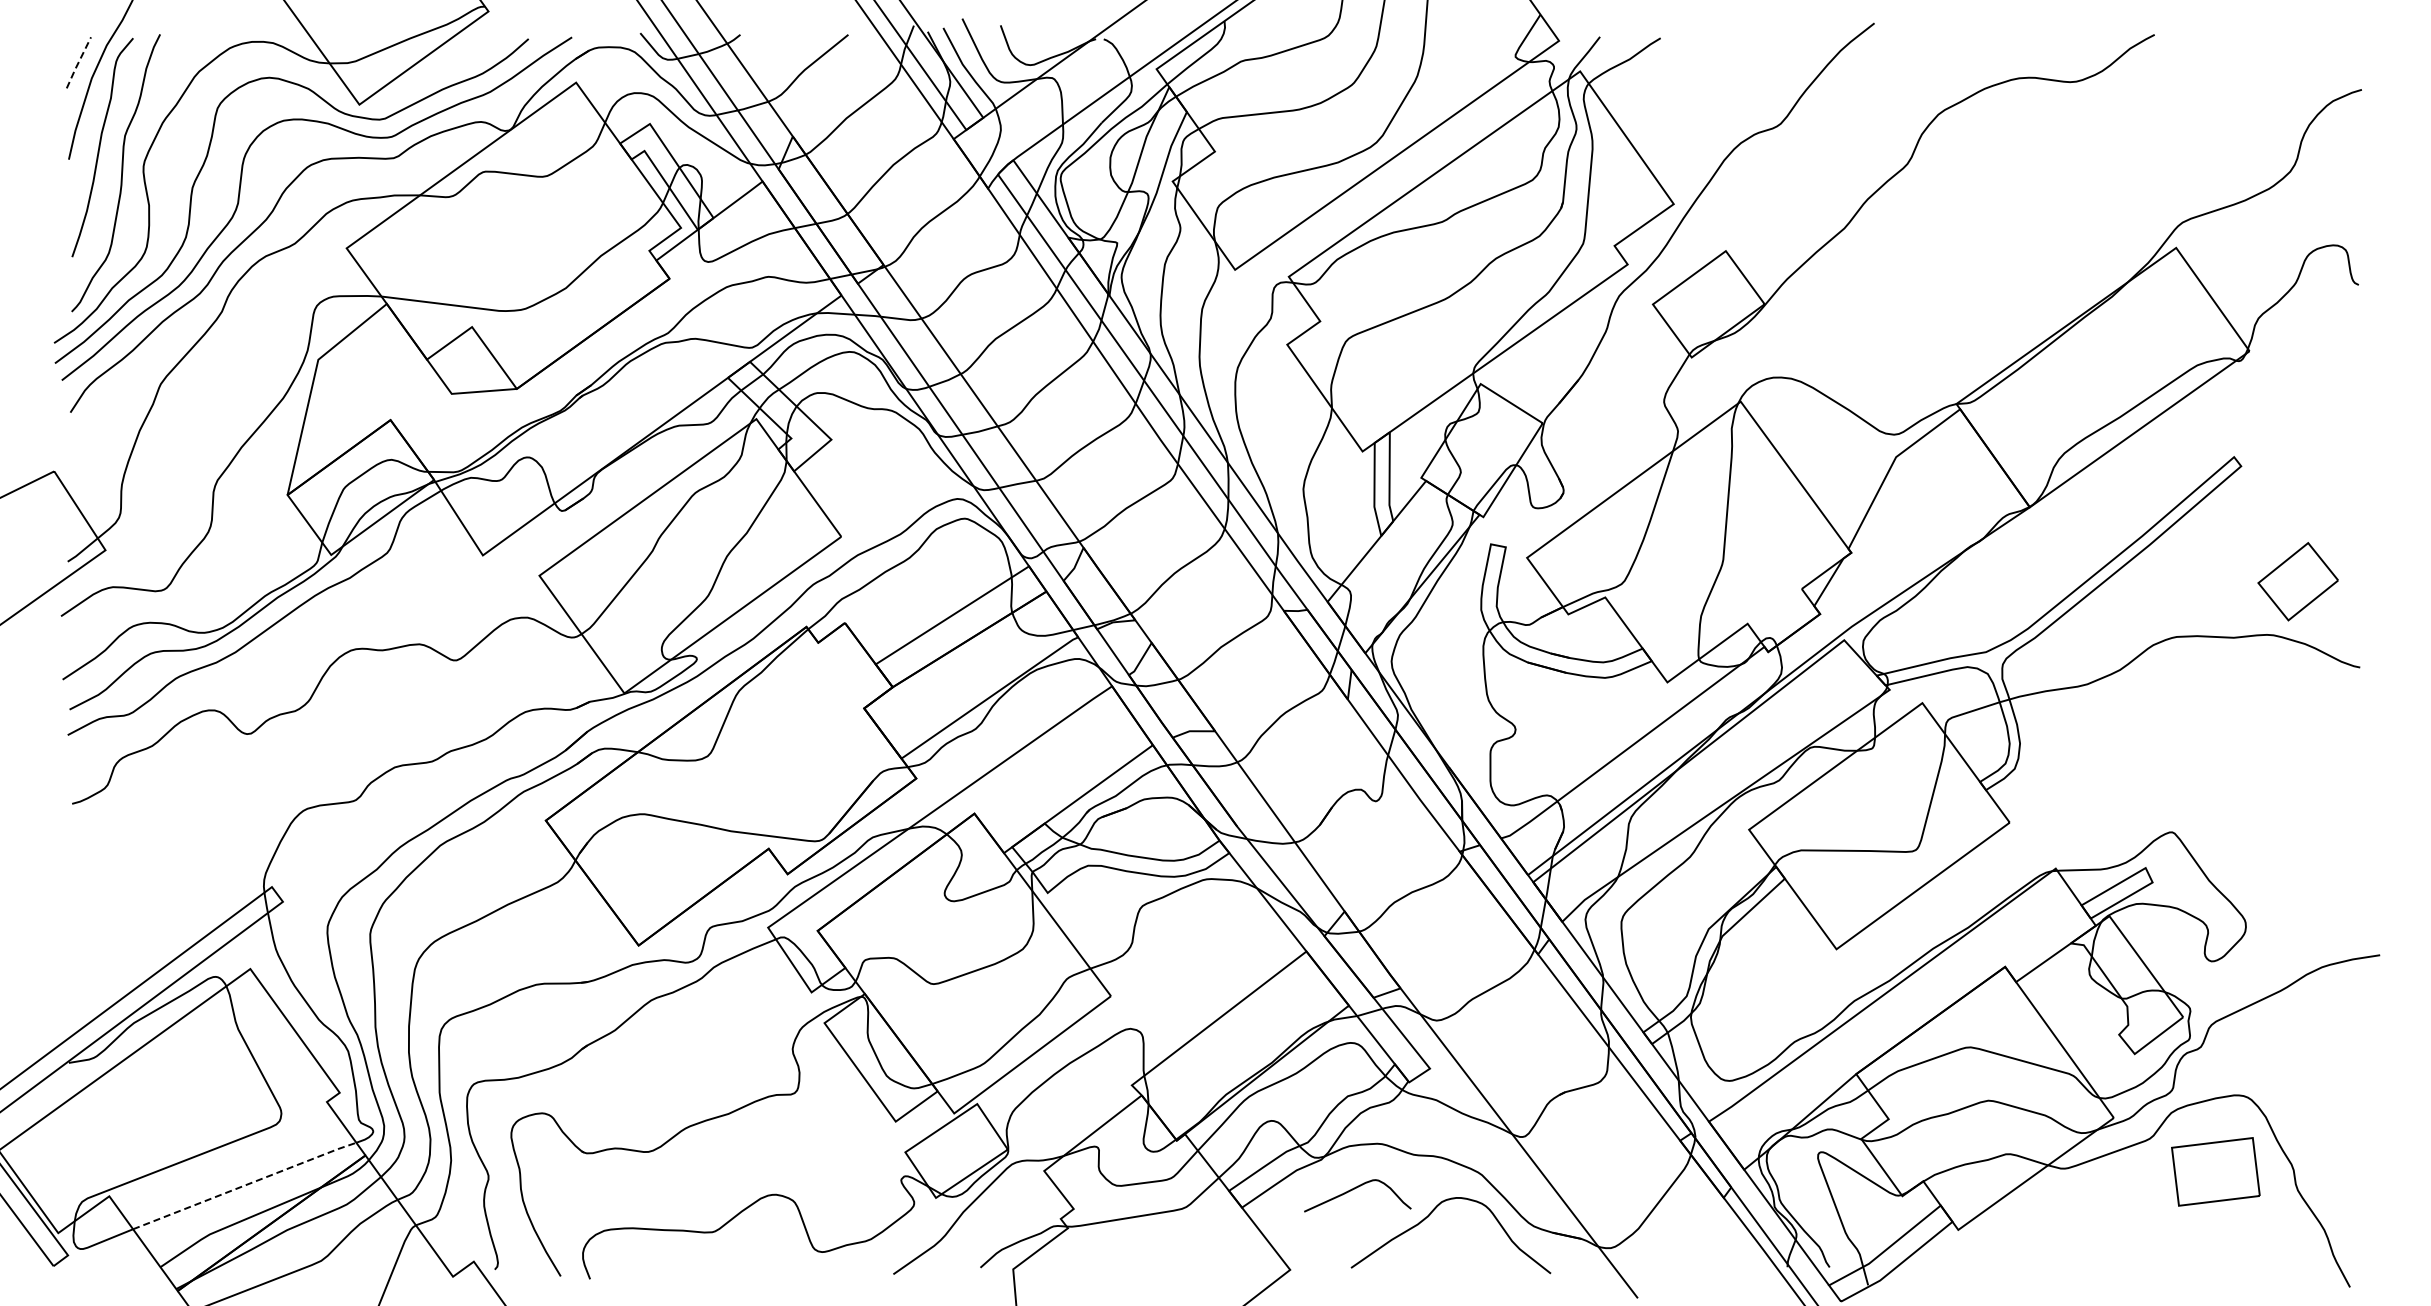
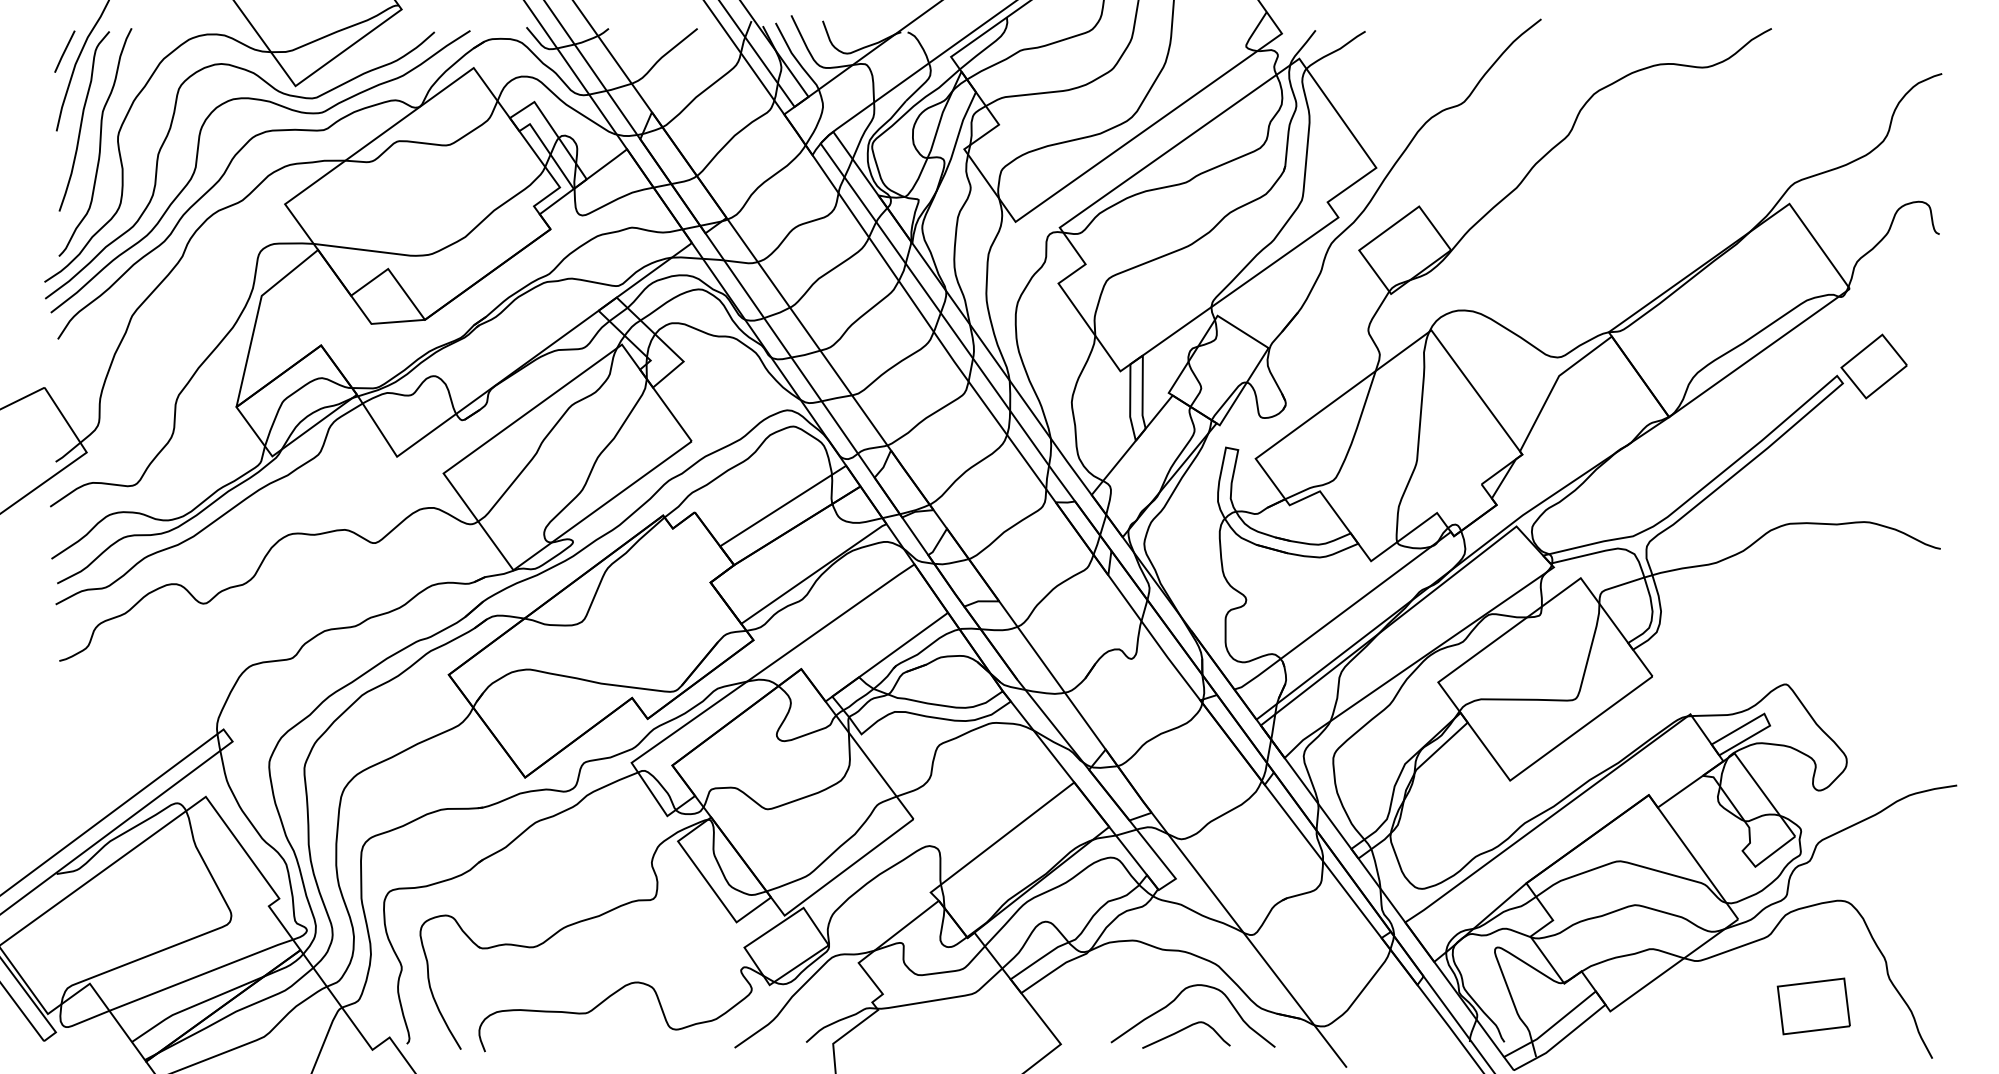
line: (78, 62) -> (64, 51), dashed -> solid
part: (2297, 581) -> (1873, 366), moved
part: (2215, 1171) -> (1813, 1006), moved
line: (245, 1185) -> (201, 974), dashed -> solid
curve: (1354, 1189) -> (1183, 1029), moved

